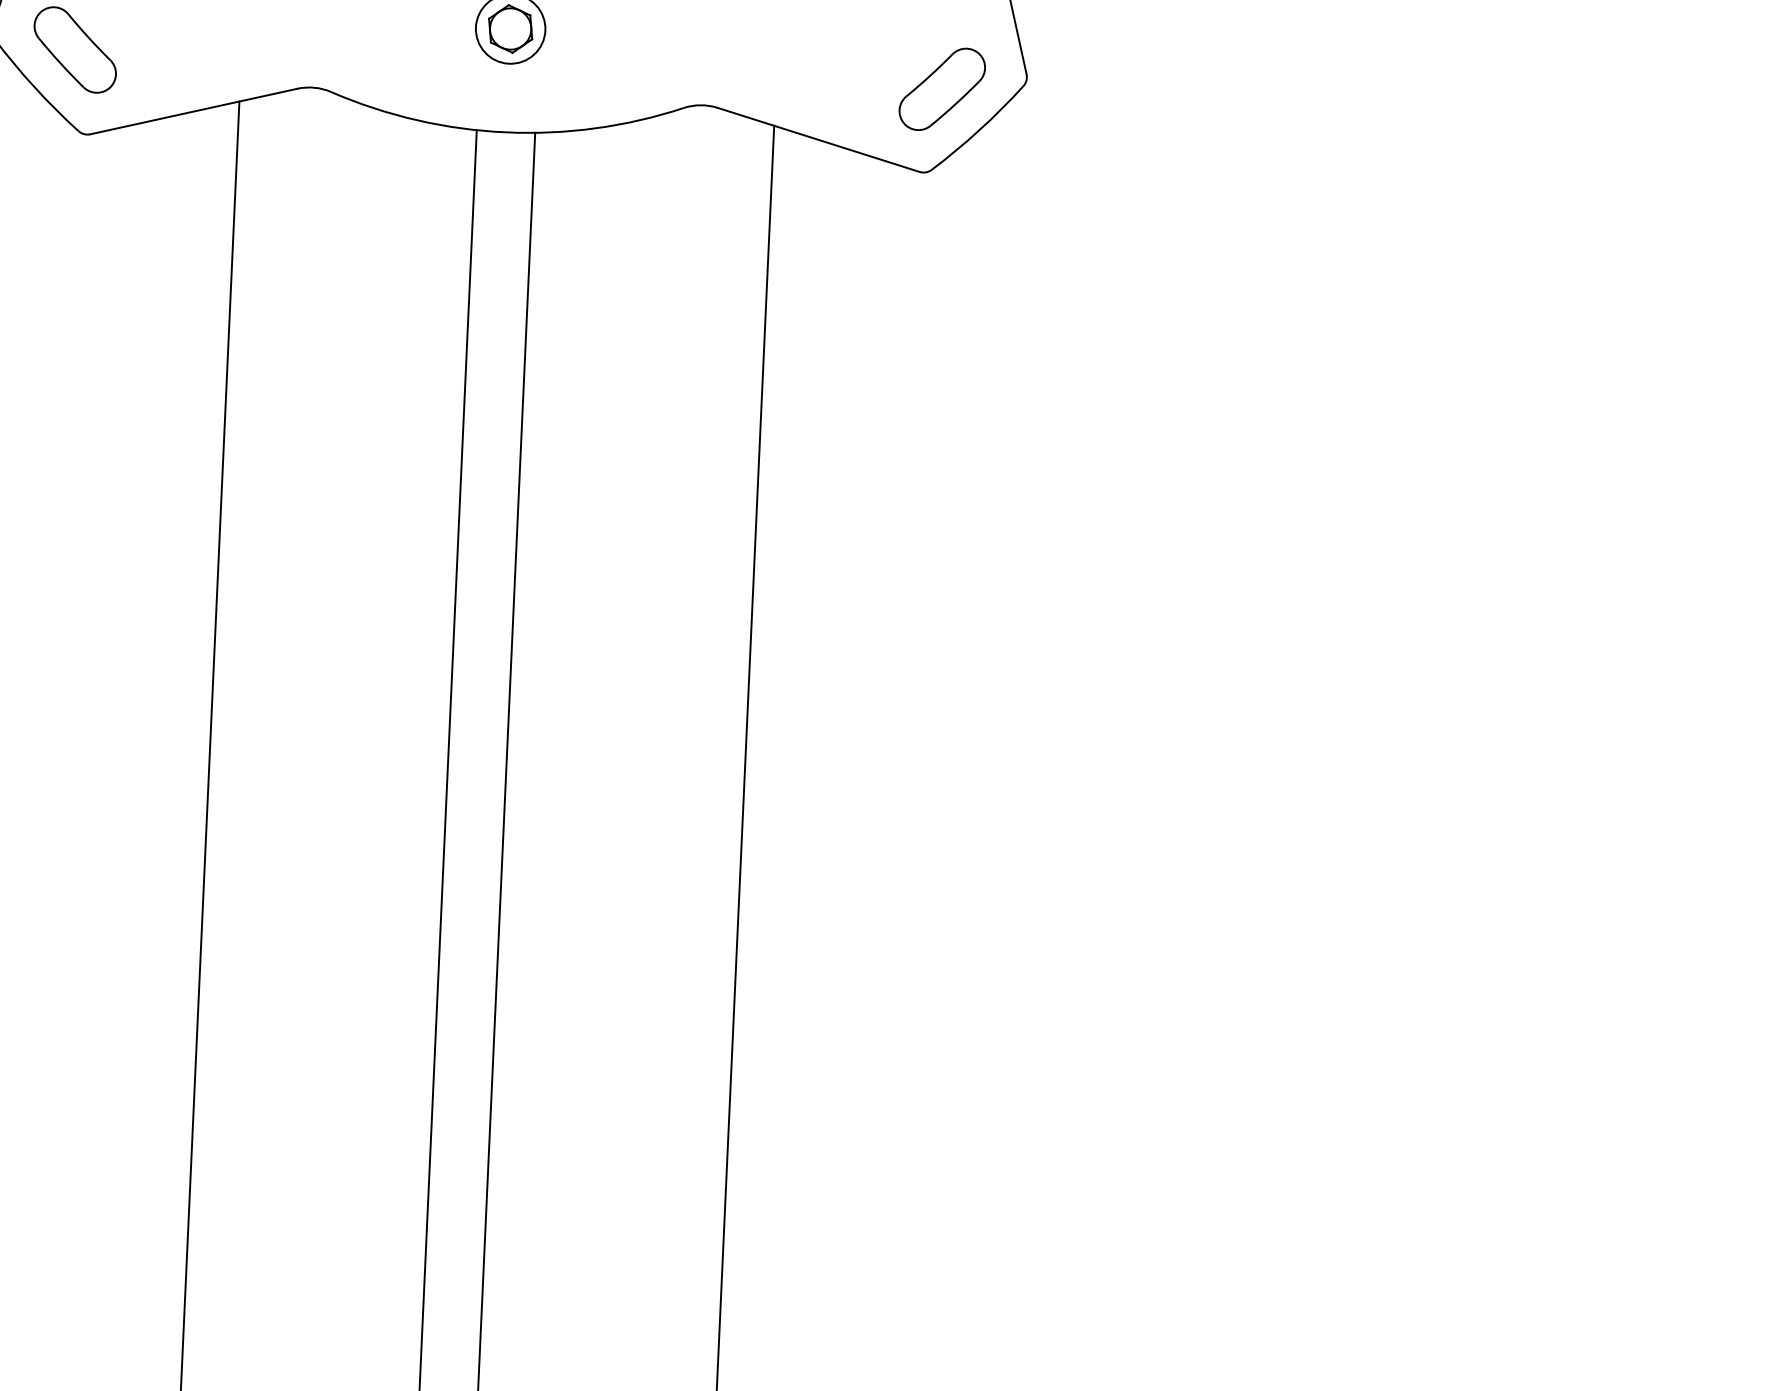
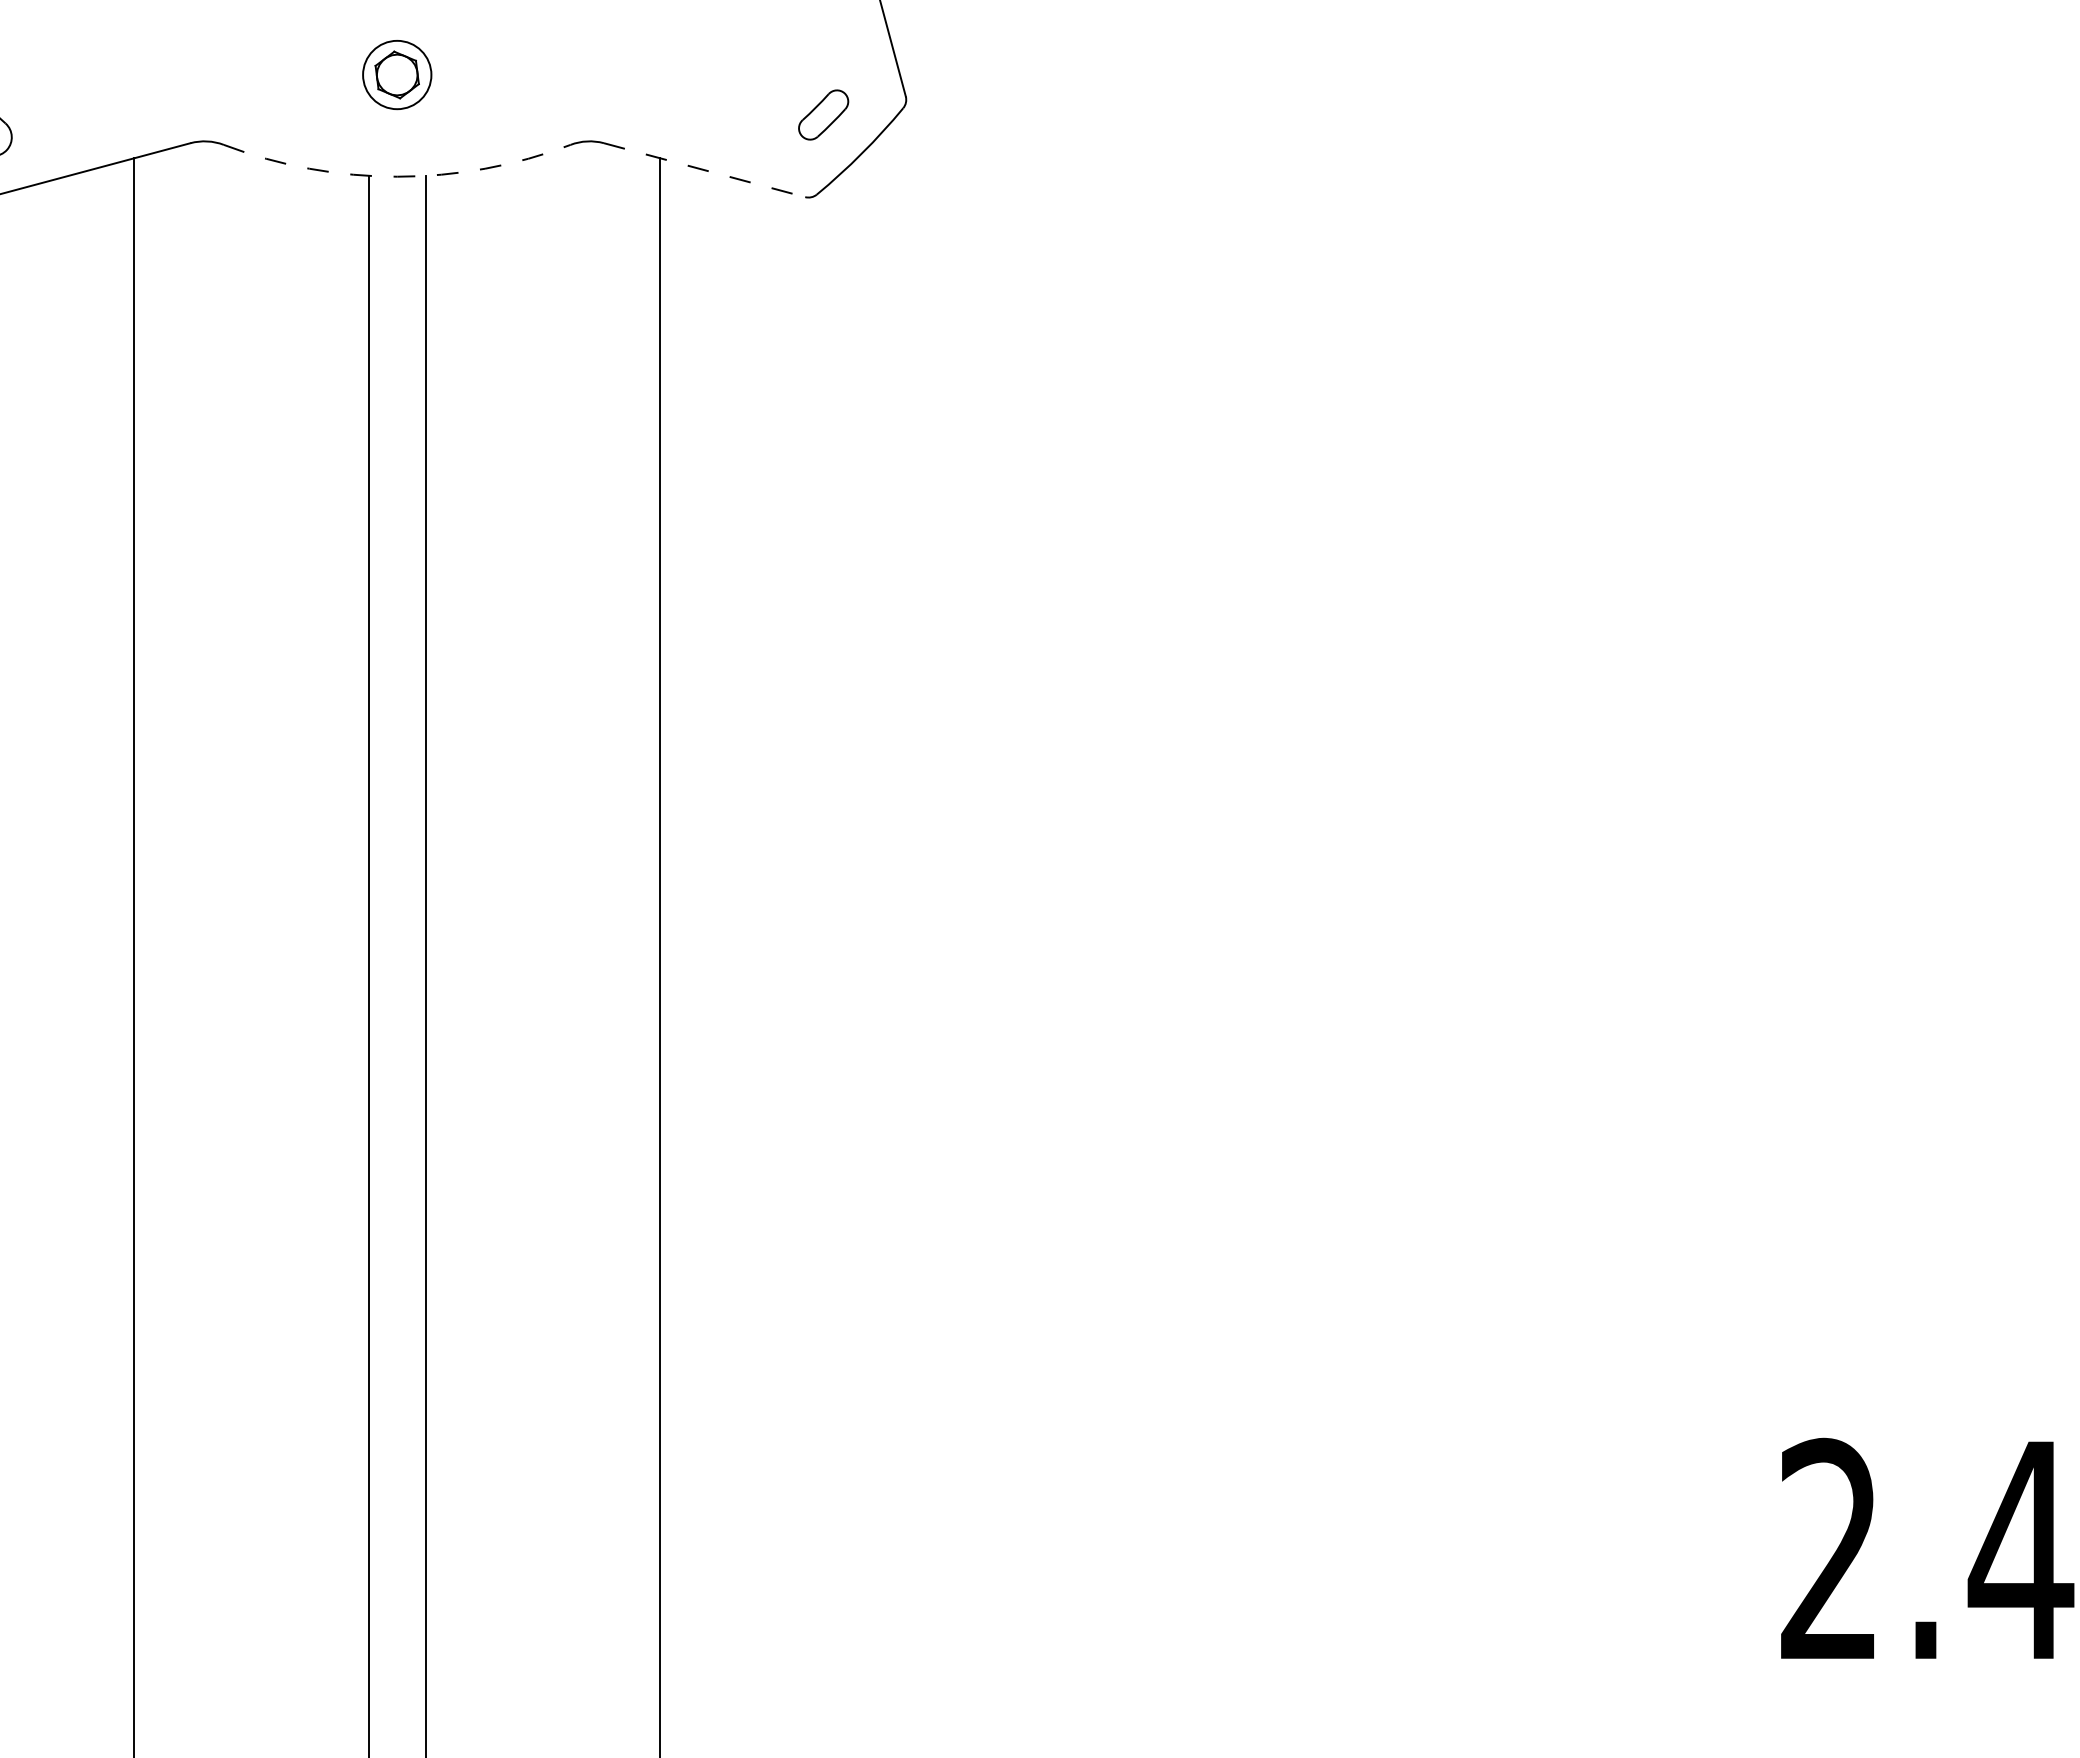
part: (942, 88) -> (823, 114), size x0.6
arc: (506, 132) -> (397, 176), solid -> dashed
line: (819, 140) -> (705, 170), solid -> dashed

